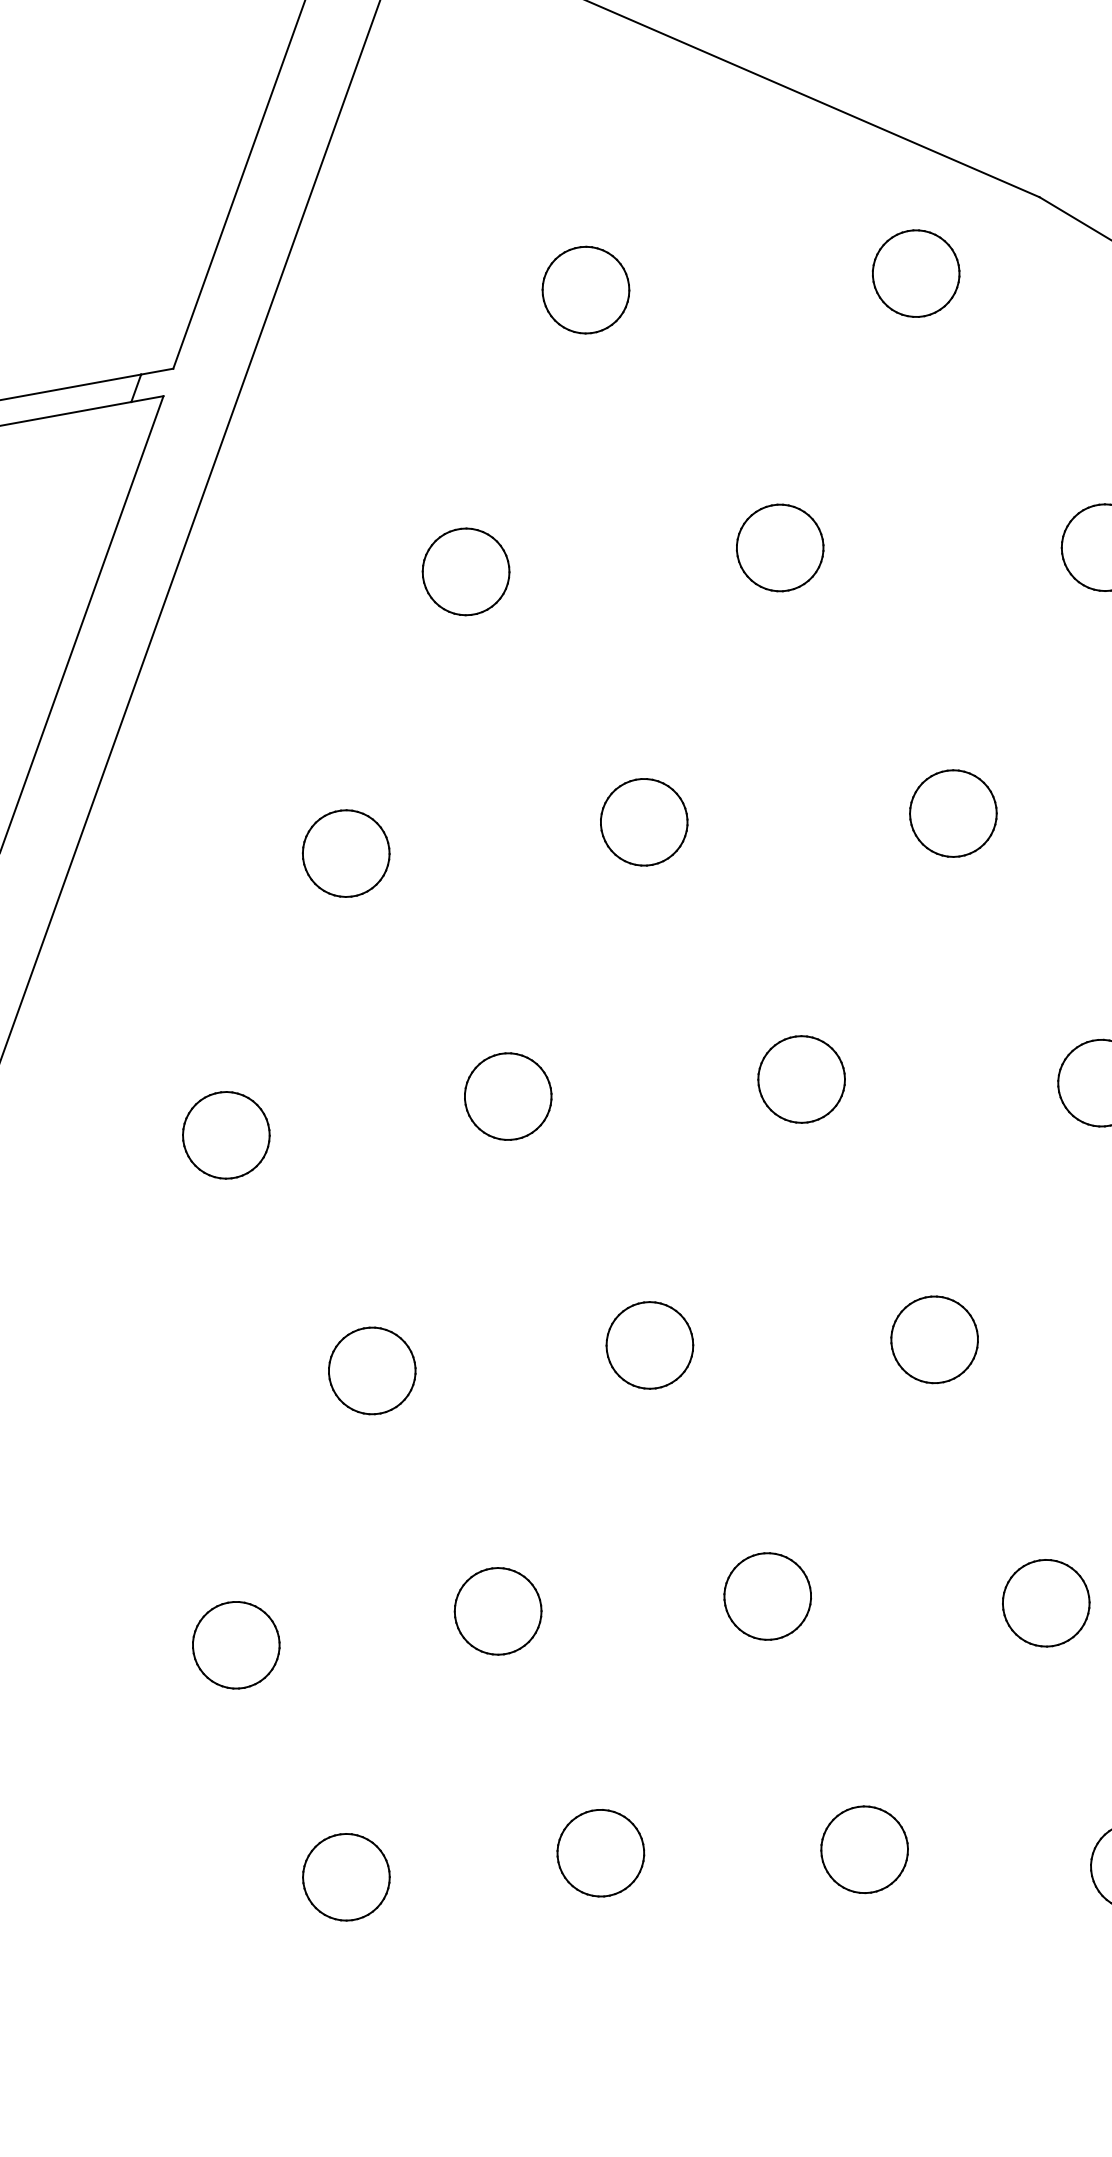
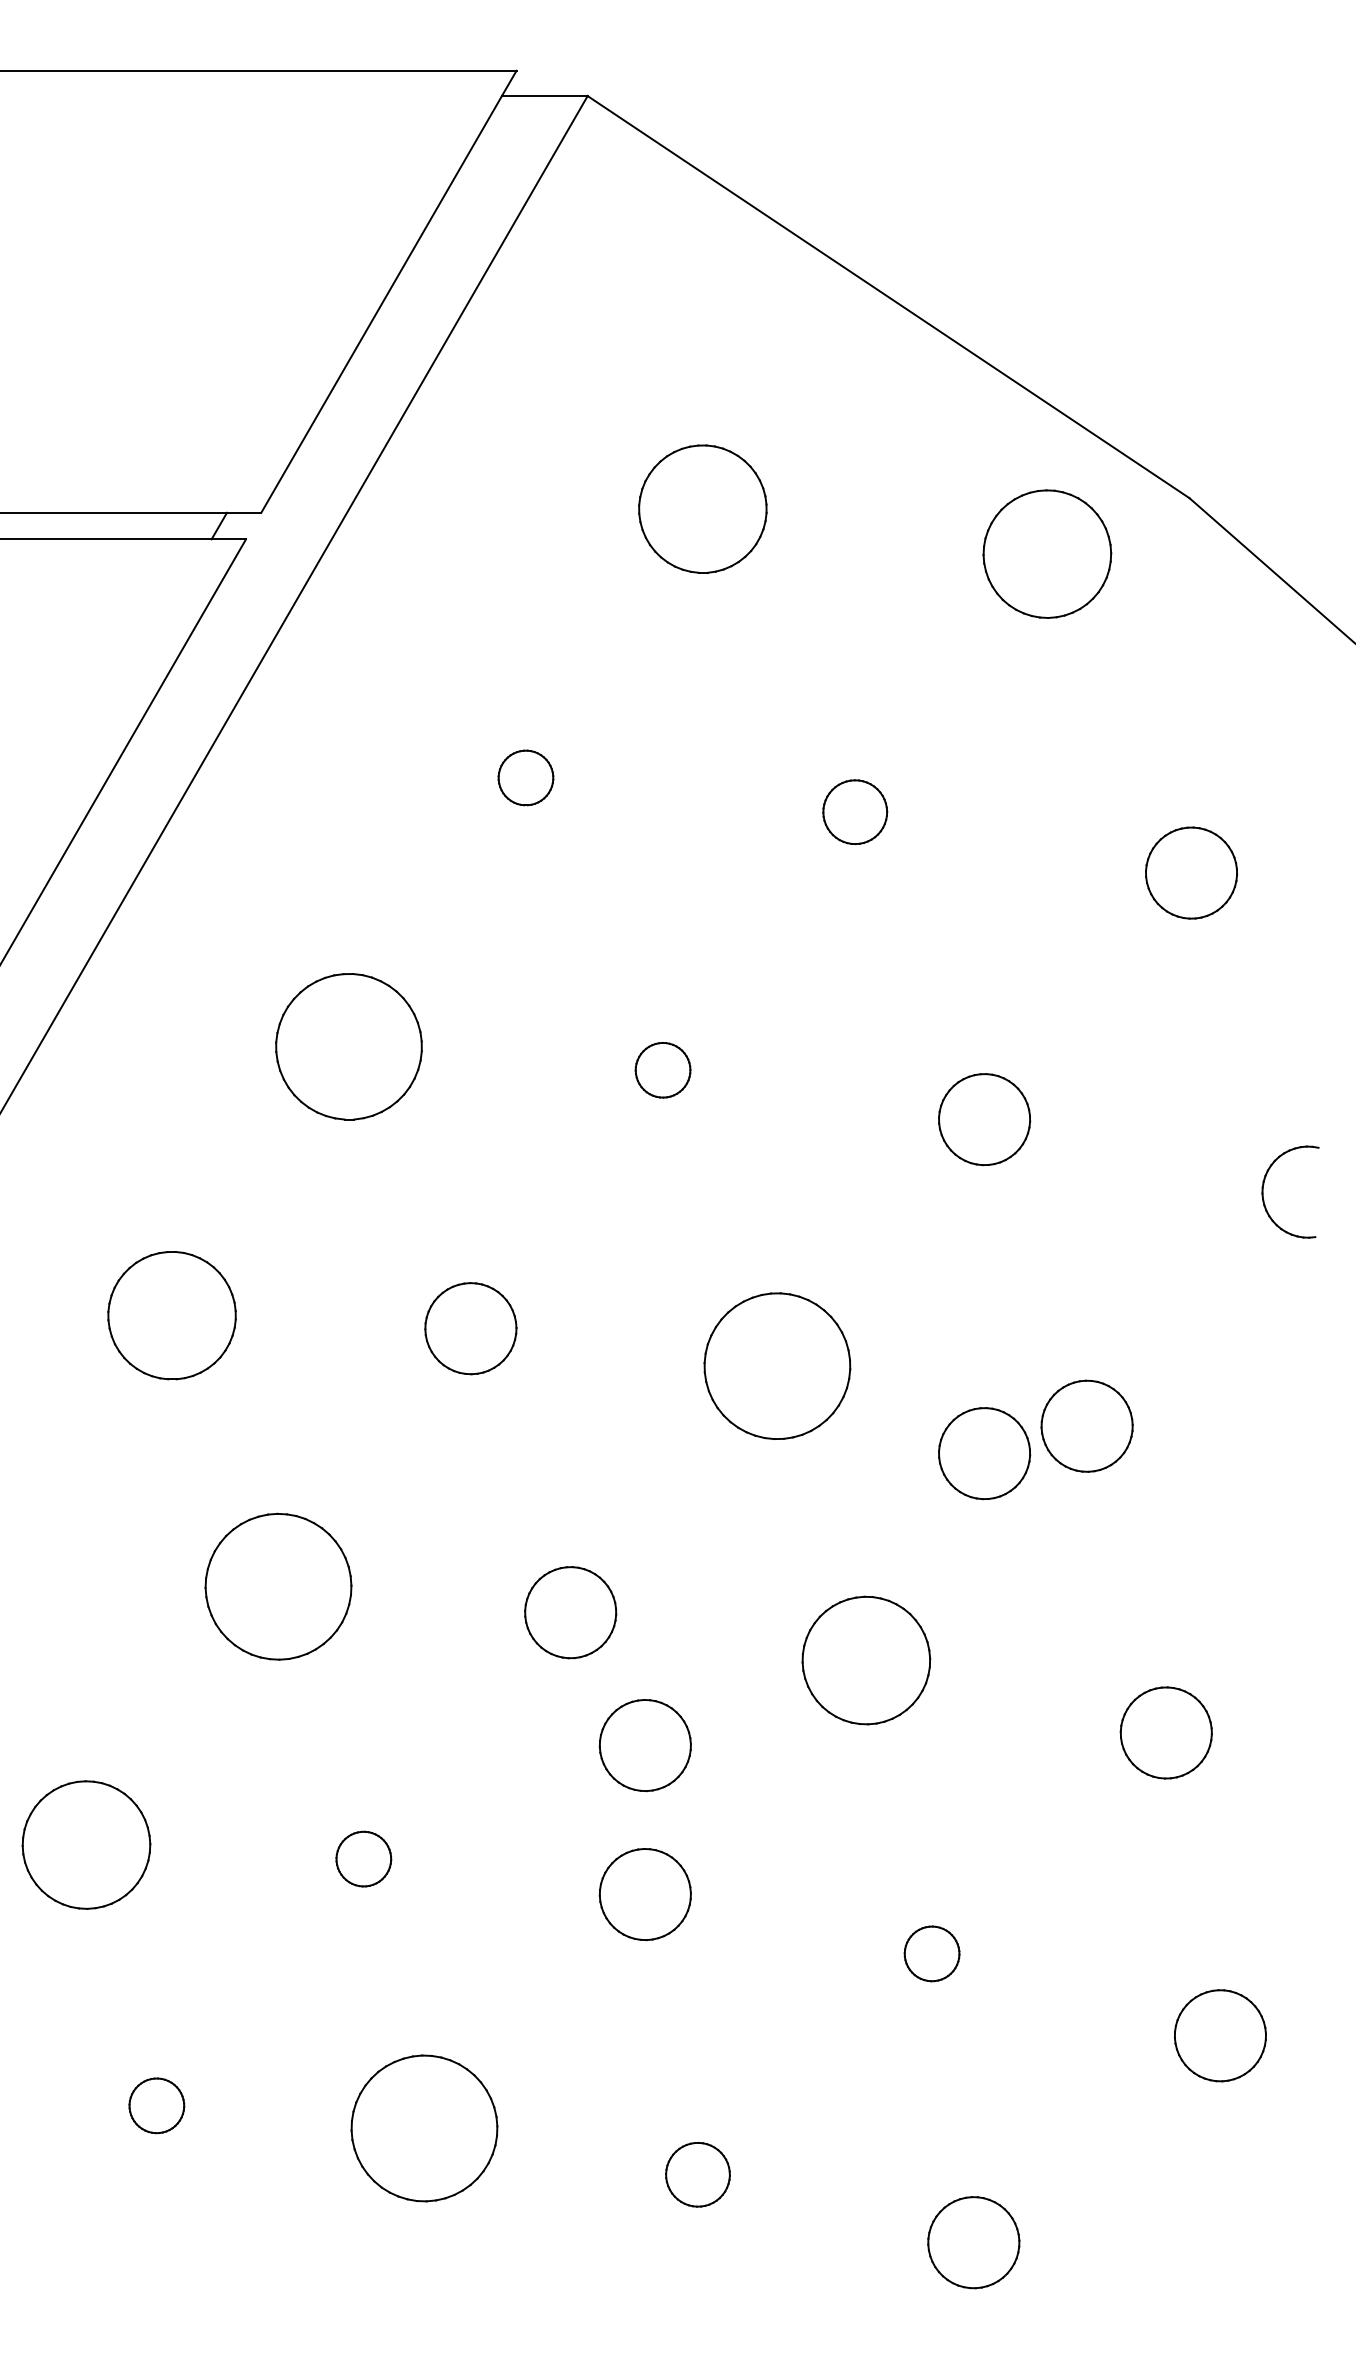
part: (916, 273) -> (1047, 553), size x1.4
part: (585, 289) -> (702, 508), size x1.4
part: (779, 547) -> (854, 811), size x0.7
part: (465, 571) -> (525, 777), size x0.6
part: (643, 821) -> (662, 1069), size x0.6
part: (345, 853) -> (348, 1046), size x1.6
part: (801, 1078) -> (777, 1365), size x1.6
part: (1010, 1126) -> (984, 1453), added
part: (225, 1135) -> (171, 1315), size x1.4
part: (933, 1339) -> (865, 1659), size x1.4
part: (372, 1370) -> (278, 1586), size x1.6
part: (741, 1457) -> (644, 1745), added
part: (1045, 1603) -> (931, 1953), size x0.6
part: (497, 1610) -> (363, 1858), size x0.6
part: (236, 1644) -> (86, 1844), size x1.4
part: (864, 1849) -> (697, 2174), size x0.7
part: (600, 1853) -> (424, 2128), size x1.6
part: (346, 1877) -> (156, 2105), size x0.6

